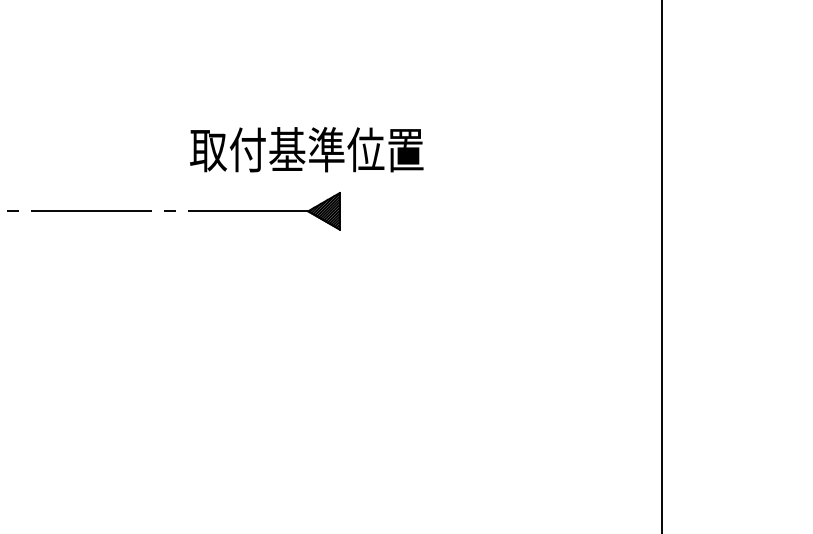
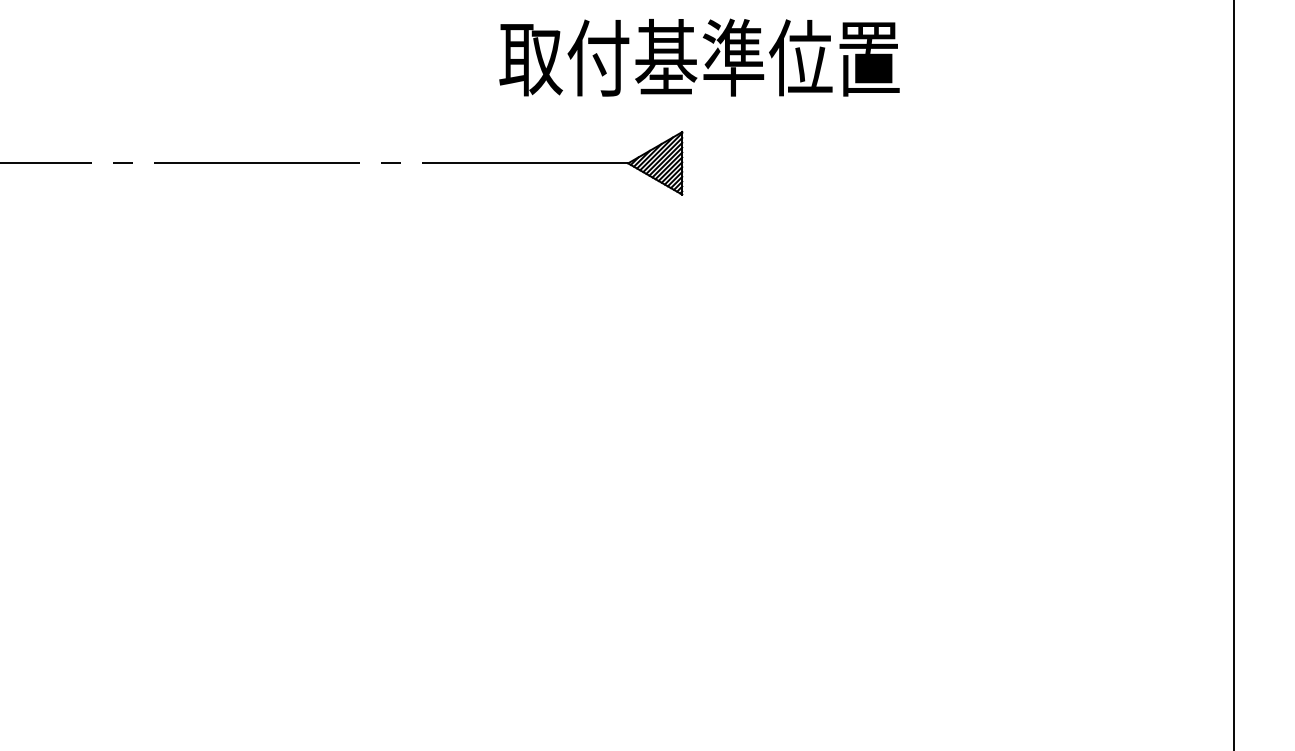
text: (306, 149) -> (699, 57), moved

